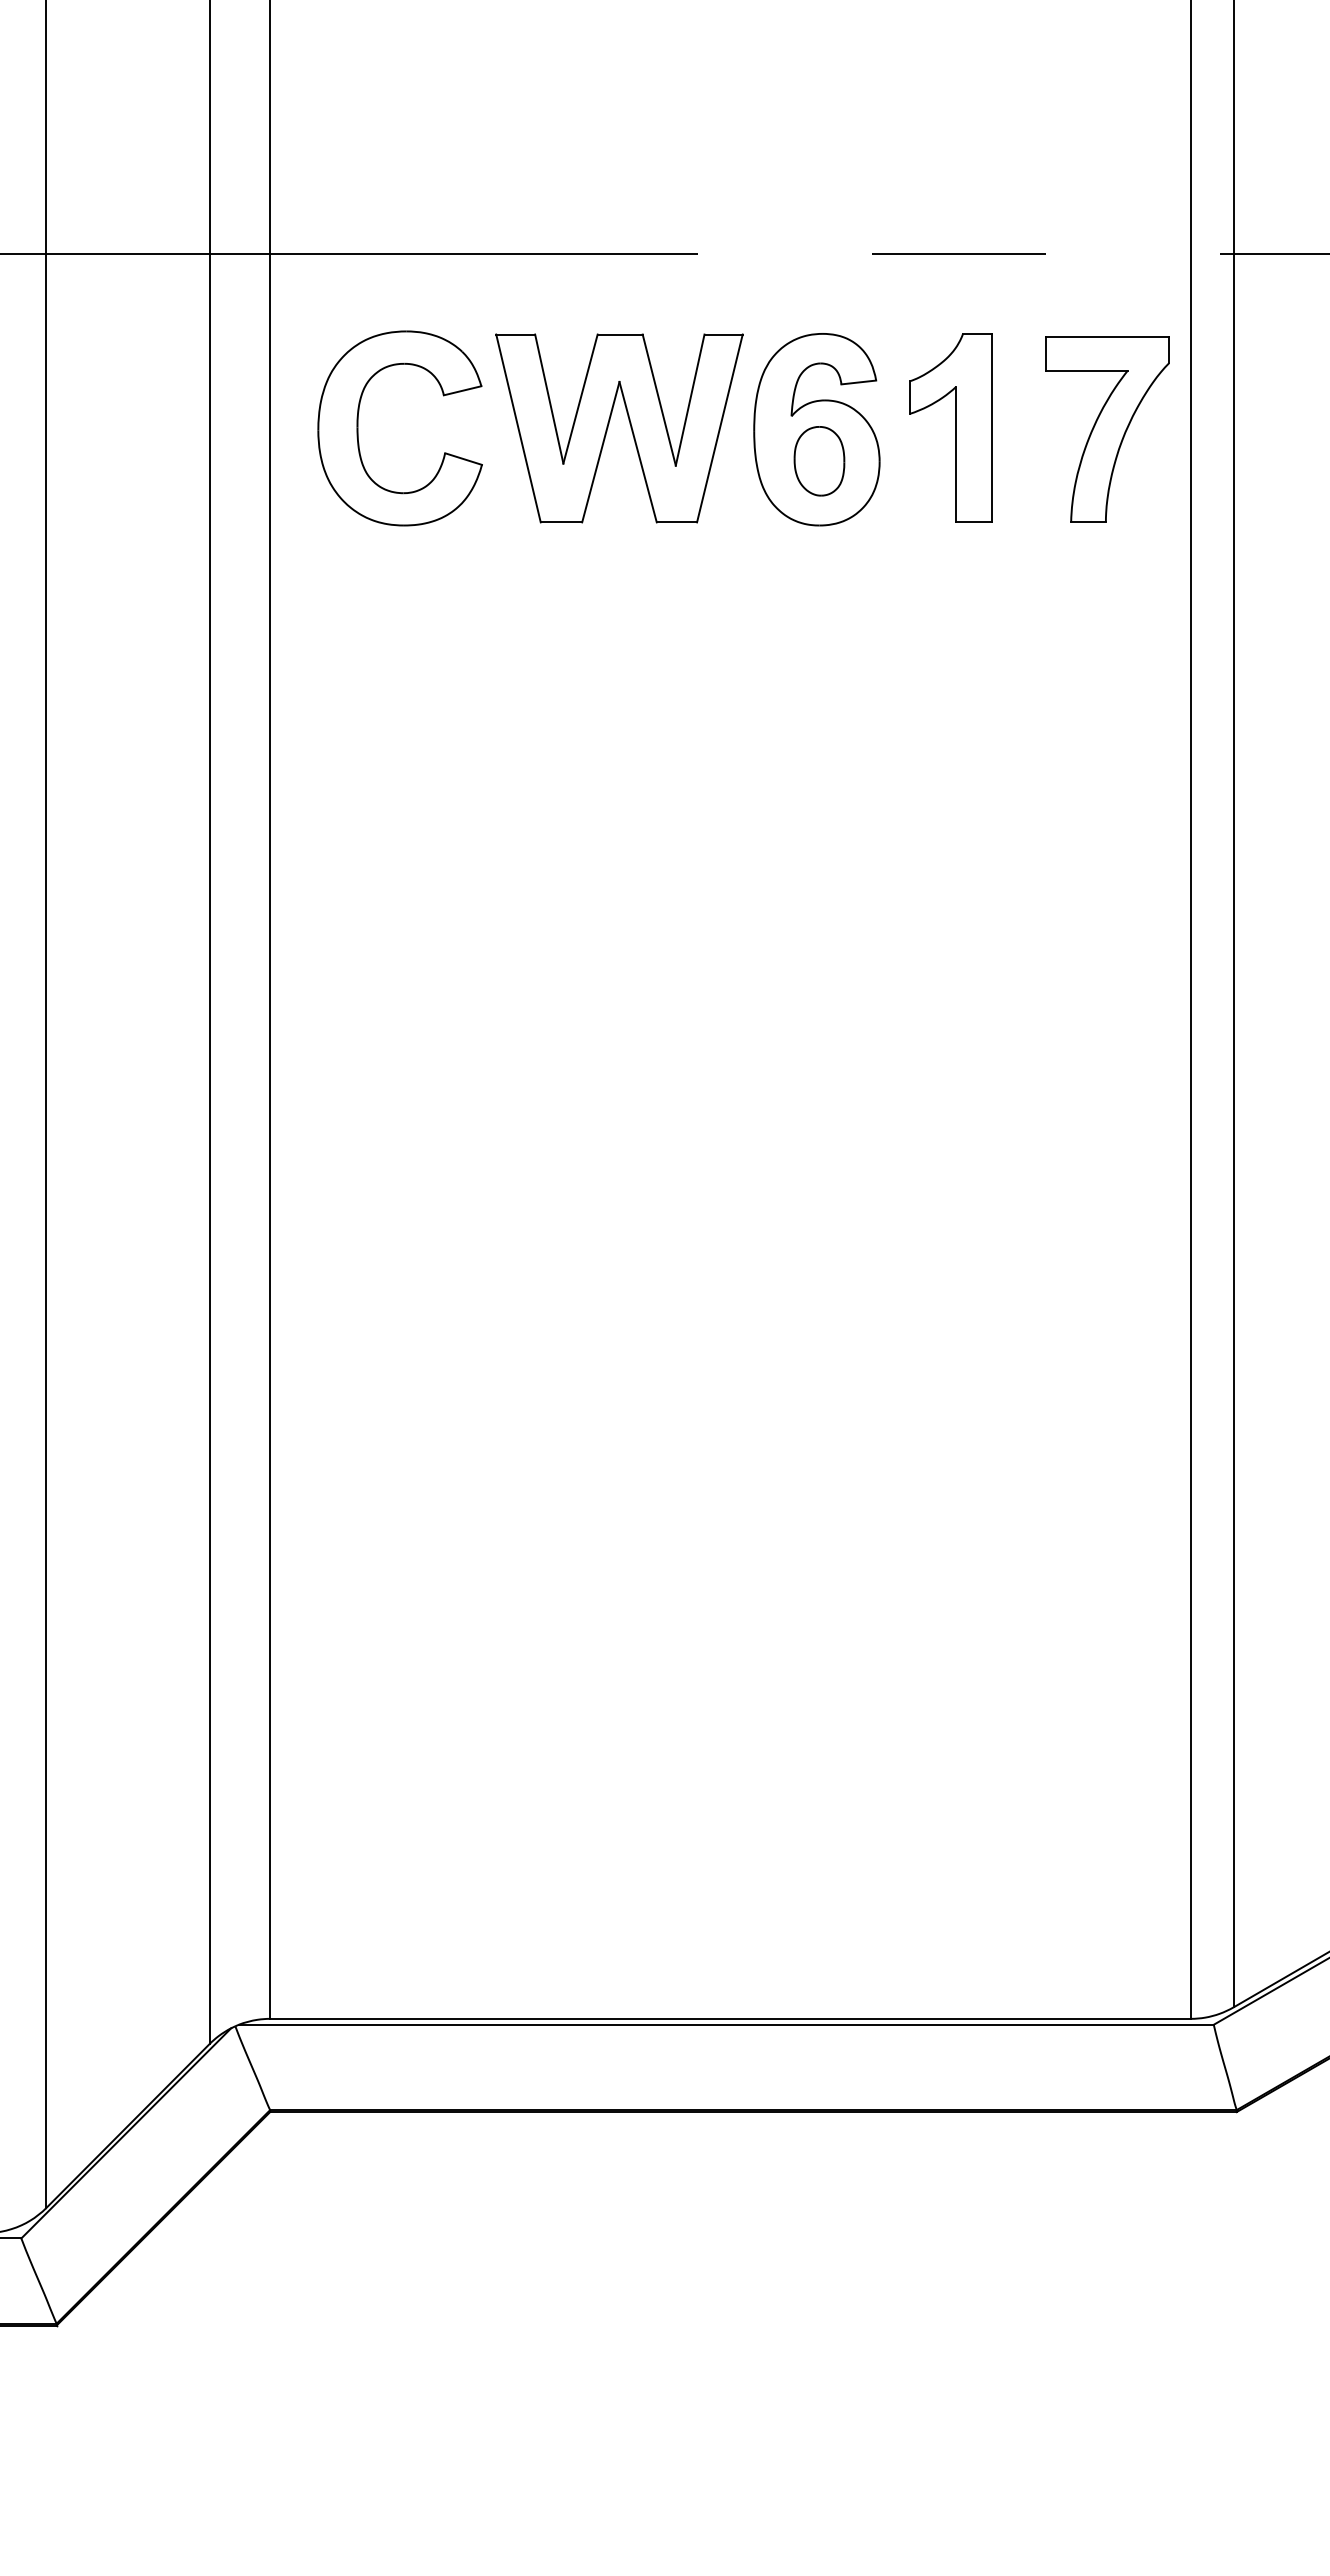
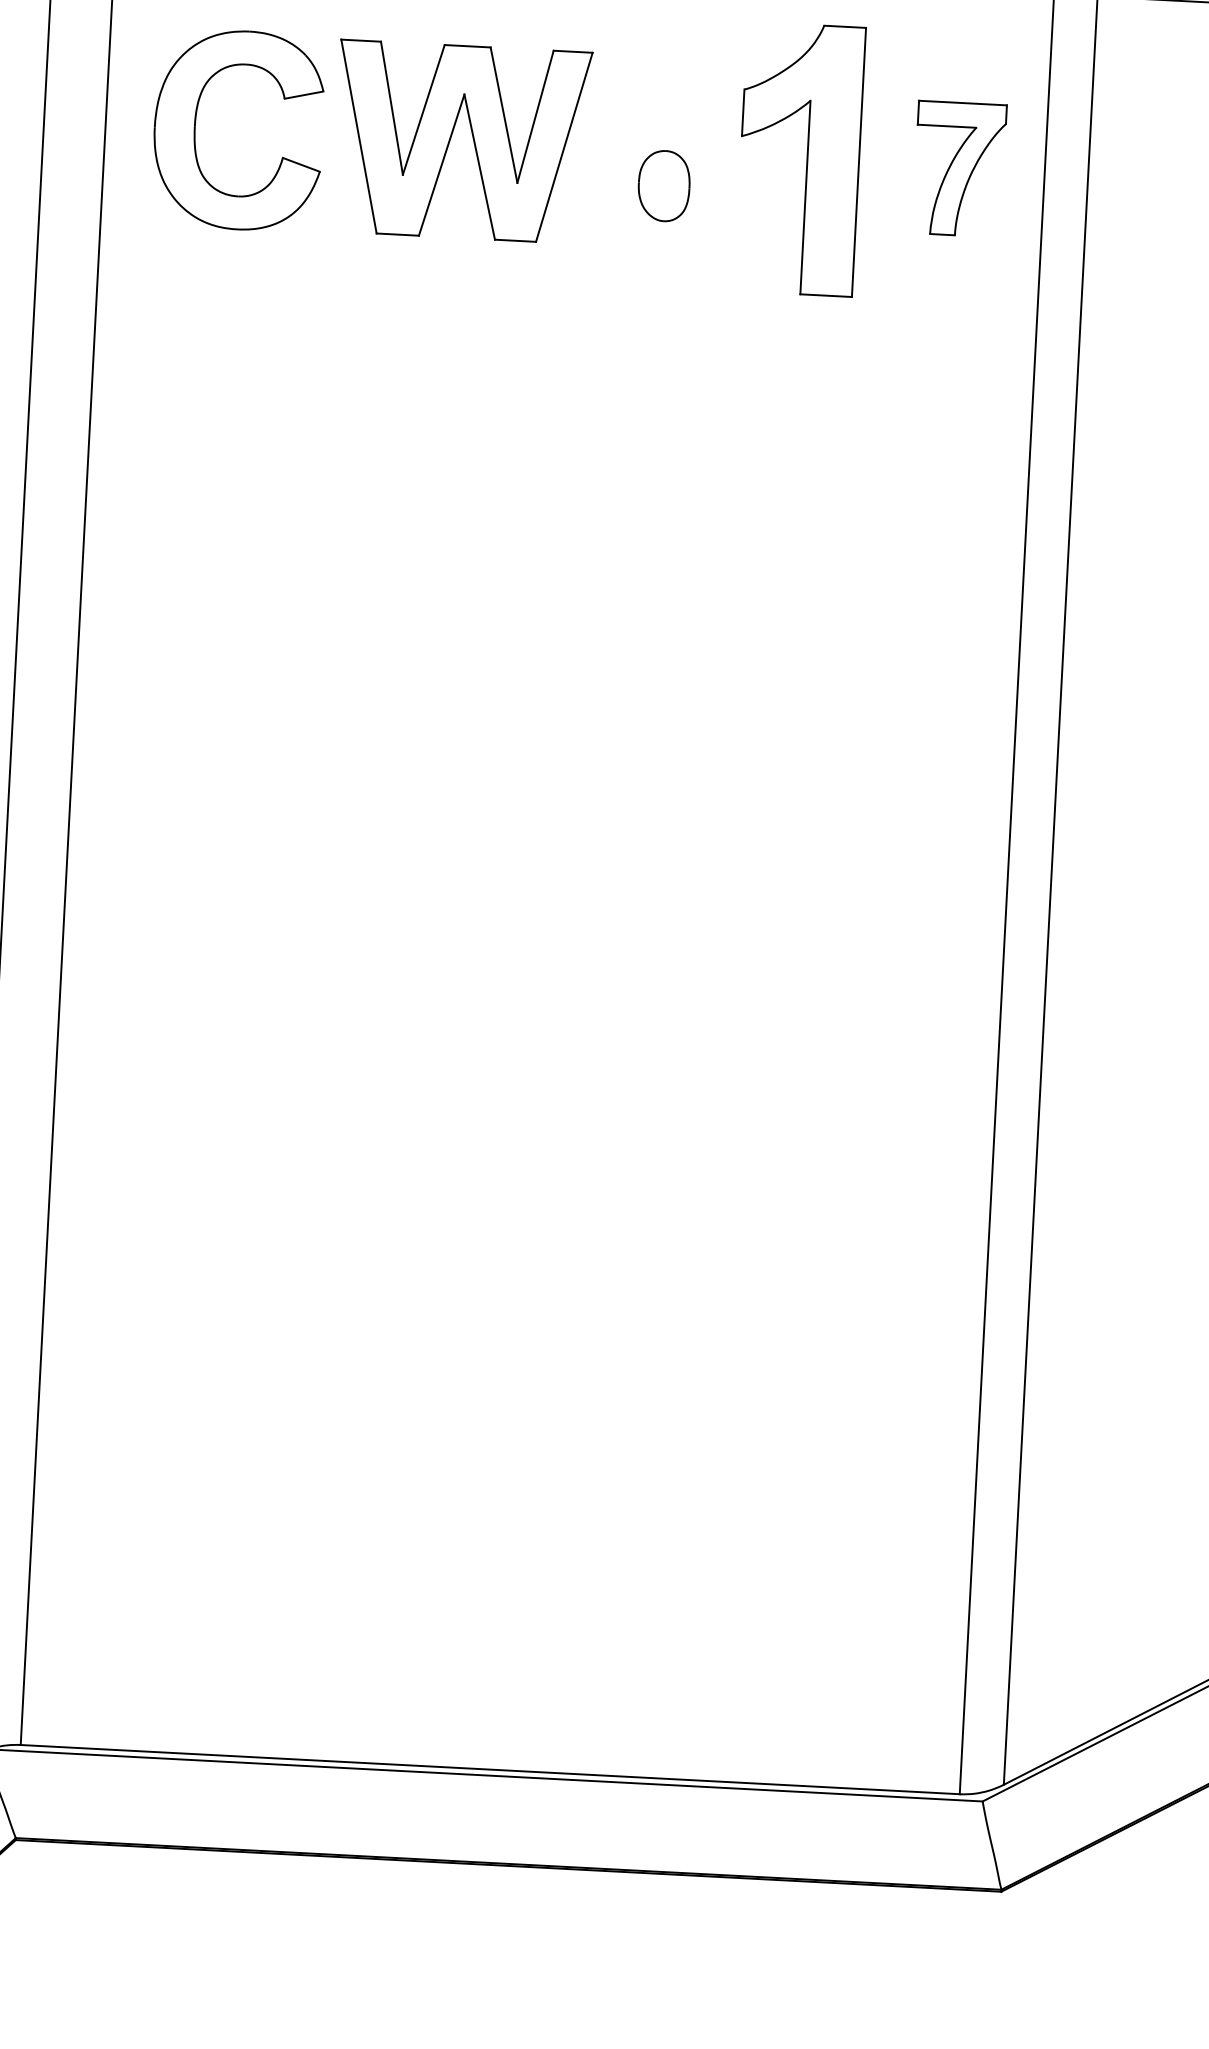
part: (950, 427) -> (799, 158), size x1.4
part: (816, 429) -> (662, 153), removed
part: (1107, 429) -> (959, 169), size x0.7

